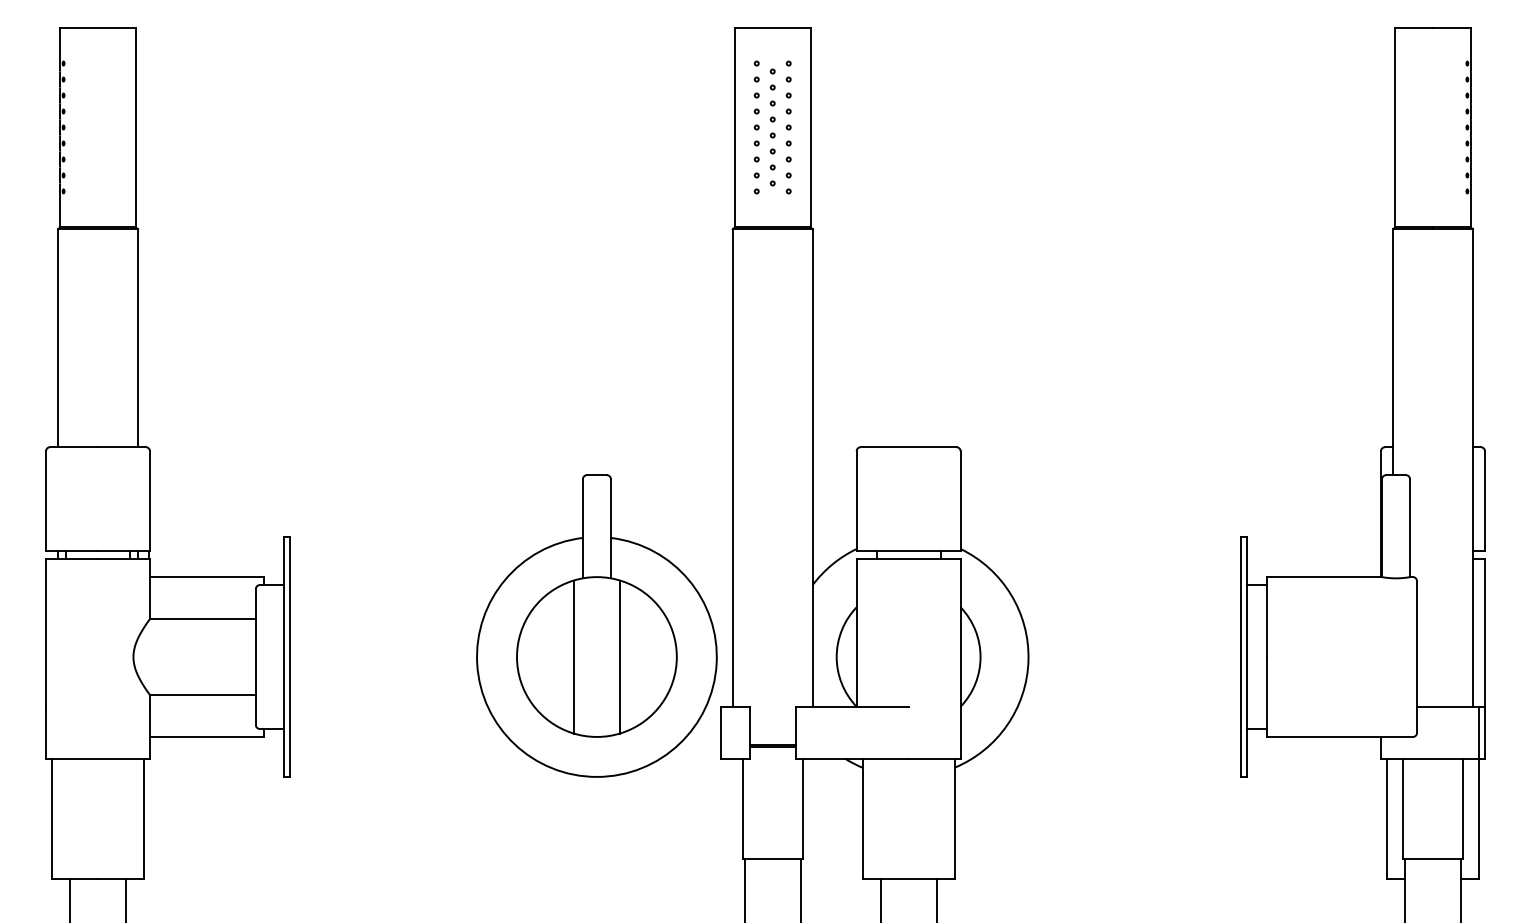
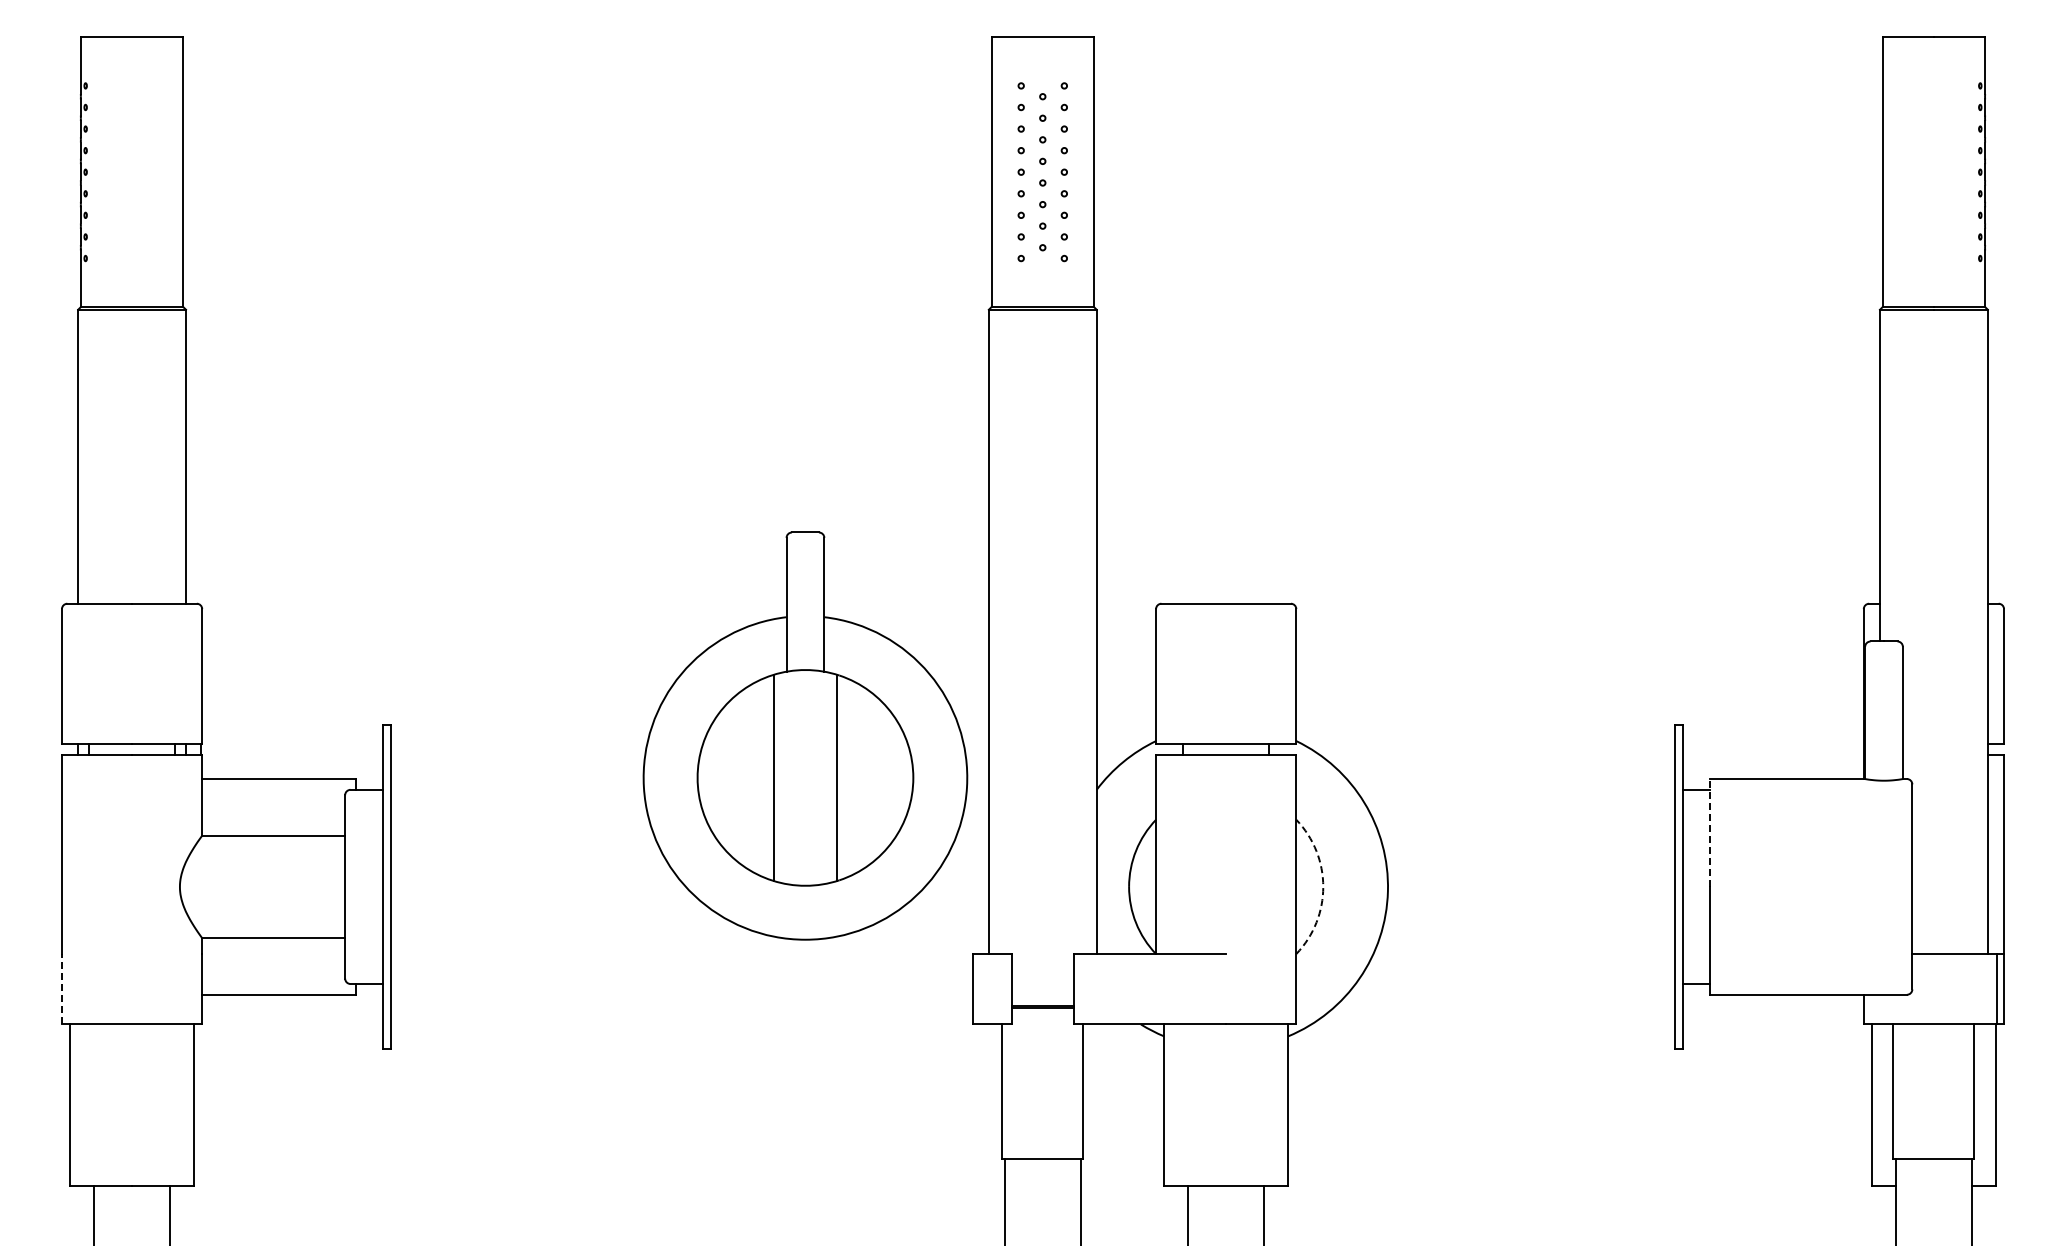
line: (1267, 616) -> (1710, 832), solid -> dashed
part: (596, 625) -> (805, 735), moved
arc: (980, 656) -> (1323, 886), solid -> dashed
line: (45, 732) -> (61, 988), solid -> dashed

